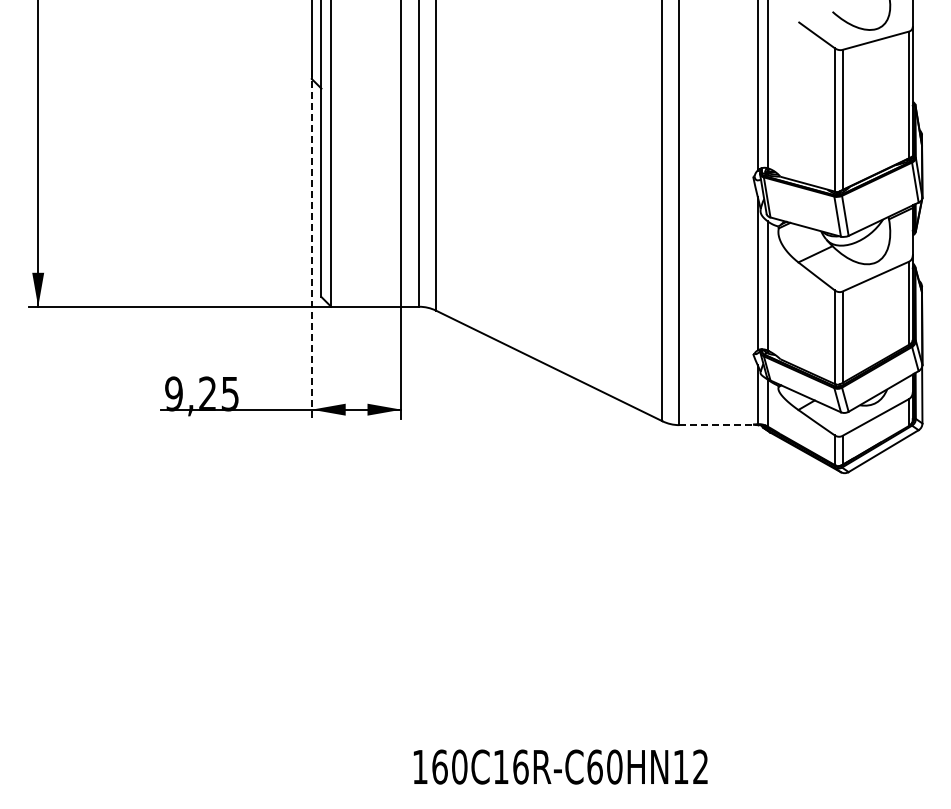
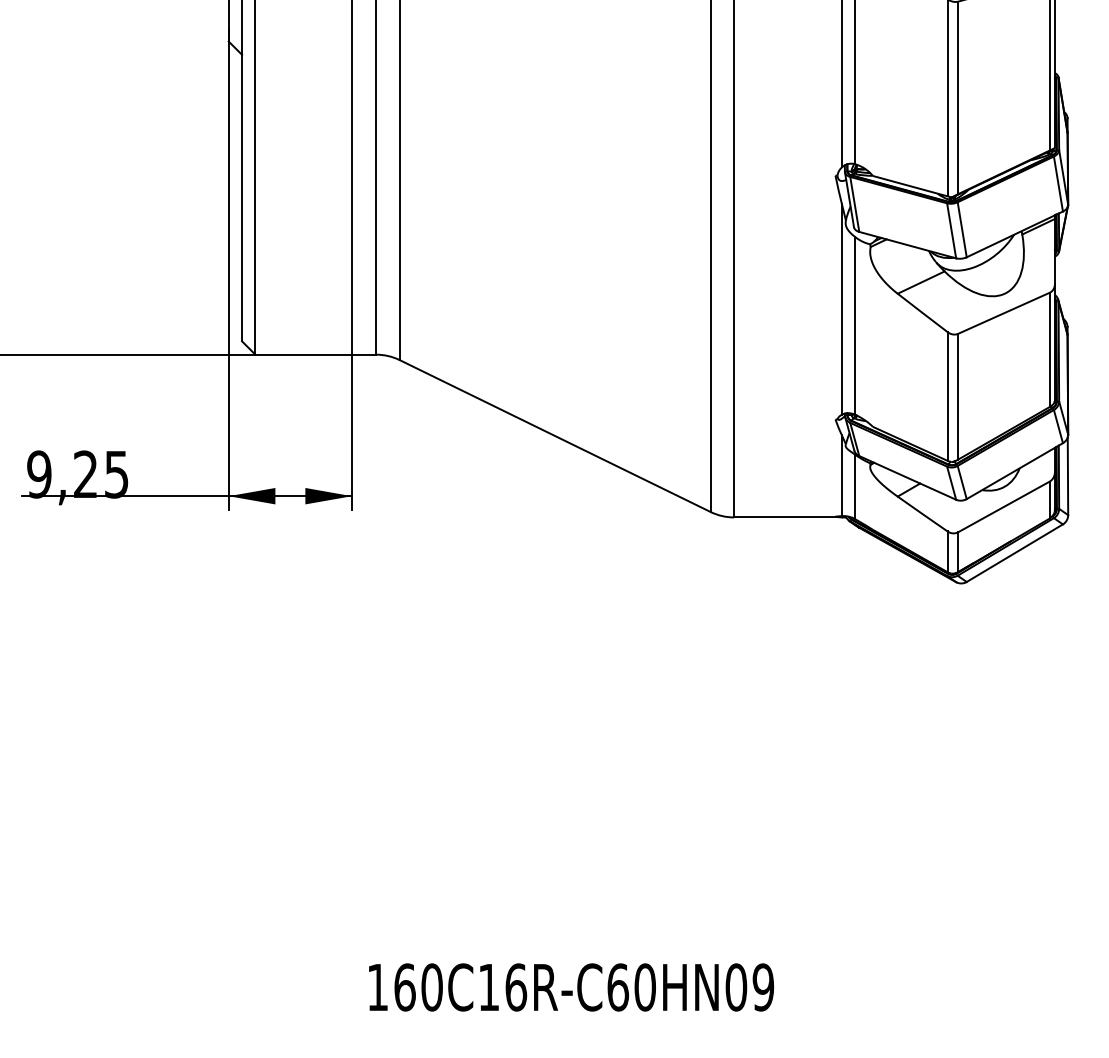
line: (311, 244) -> (228, 269), dashed -> solid
line: (719, 425) -> (789, 517), dashed -> solid
text: (690, 766) -> (749, 986), 160C16R-C60HN12 -> 160C16R-C60HN09

